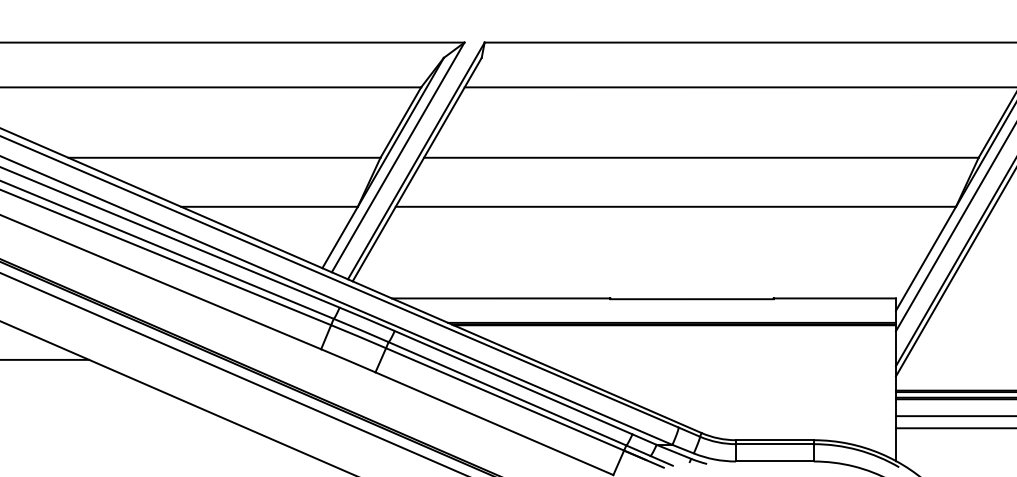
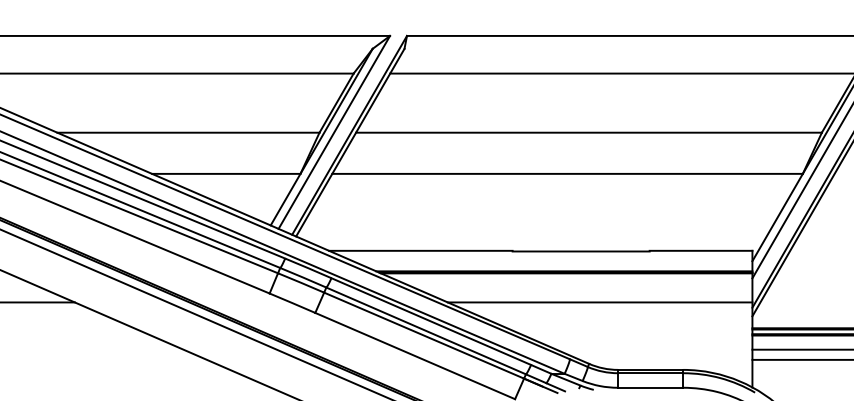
line: (713, 359) -> (599, 302), added

